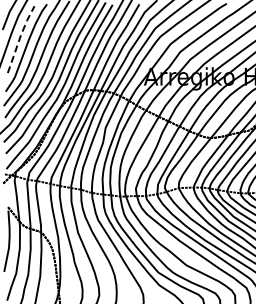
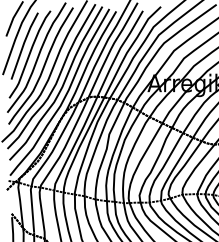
line: (20, 37) -> (24, 44), dashed -> solid

